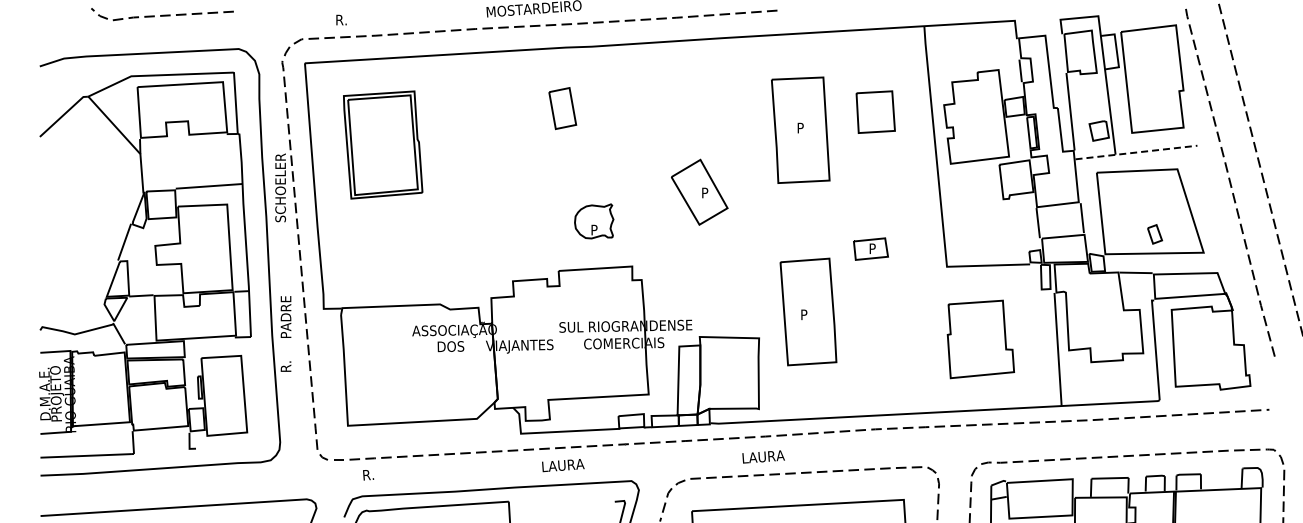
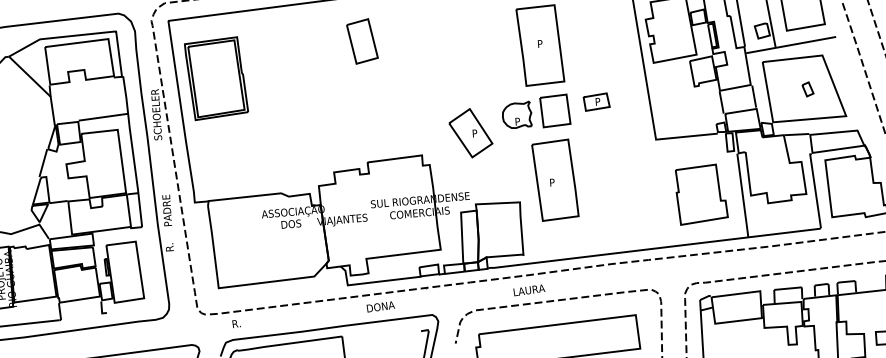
part: (562, 108) -> (362, 41), size x1.43
part: (875, 111) -> (555, 110), moved
part: (383, 144) -> (216, 78), moved
line: (1136, 152) -> (791, 45), dashed -> solid
part: (699, 191) -> (470, 132), moved
part: (594, 221) -> (517, 115), moved
part: (1155, 234) -> (808, 89), moved
part: (870, 248) -> (596, 101), moved
part: (980, 339) -> (701, 194), moved
text: (563, 465) -> (381, 306), LAURA -> DONA

